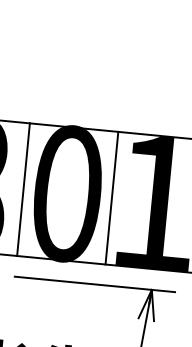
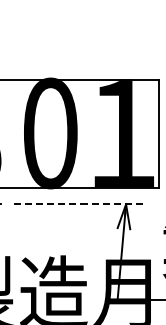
line: (23, 189) -> (14, 133), removed
line: (111, 198) -> (86, 133), removed
line: (95, 284) -> (80, 204), solid -> dashed

